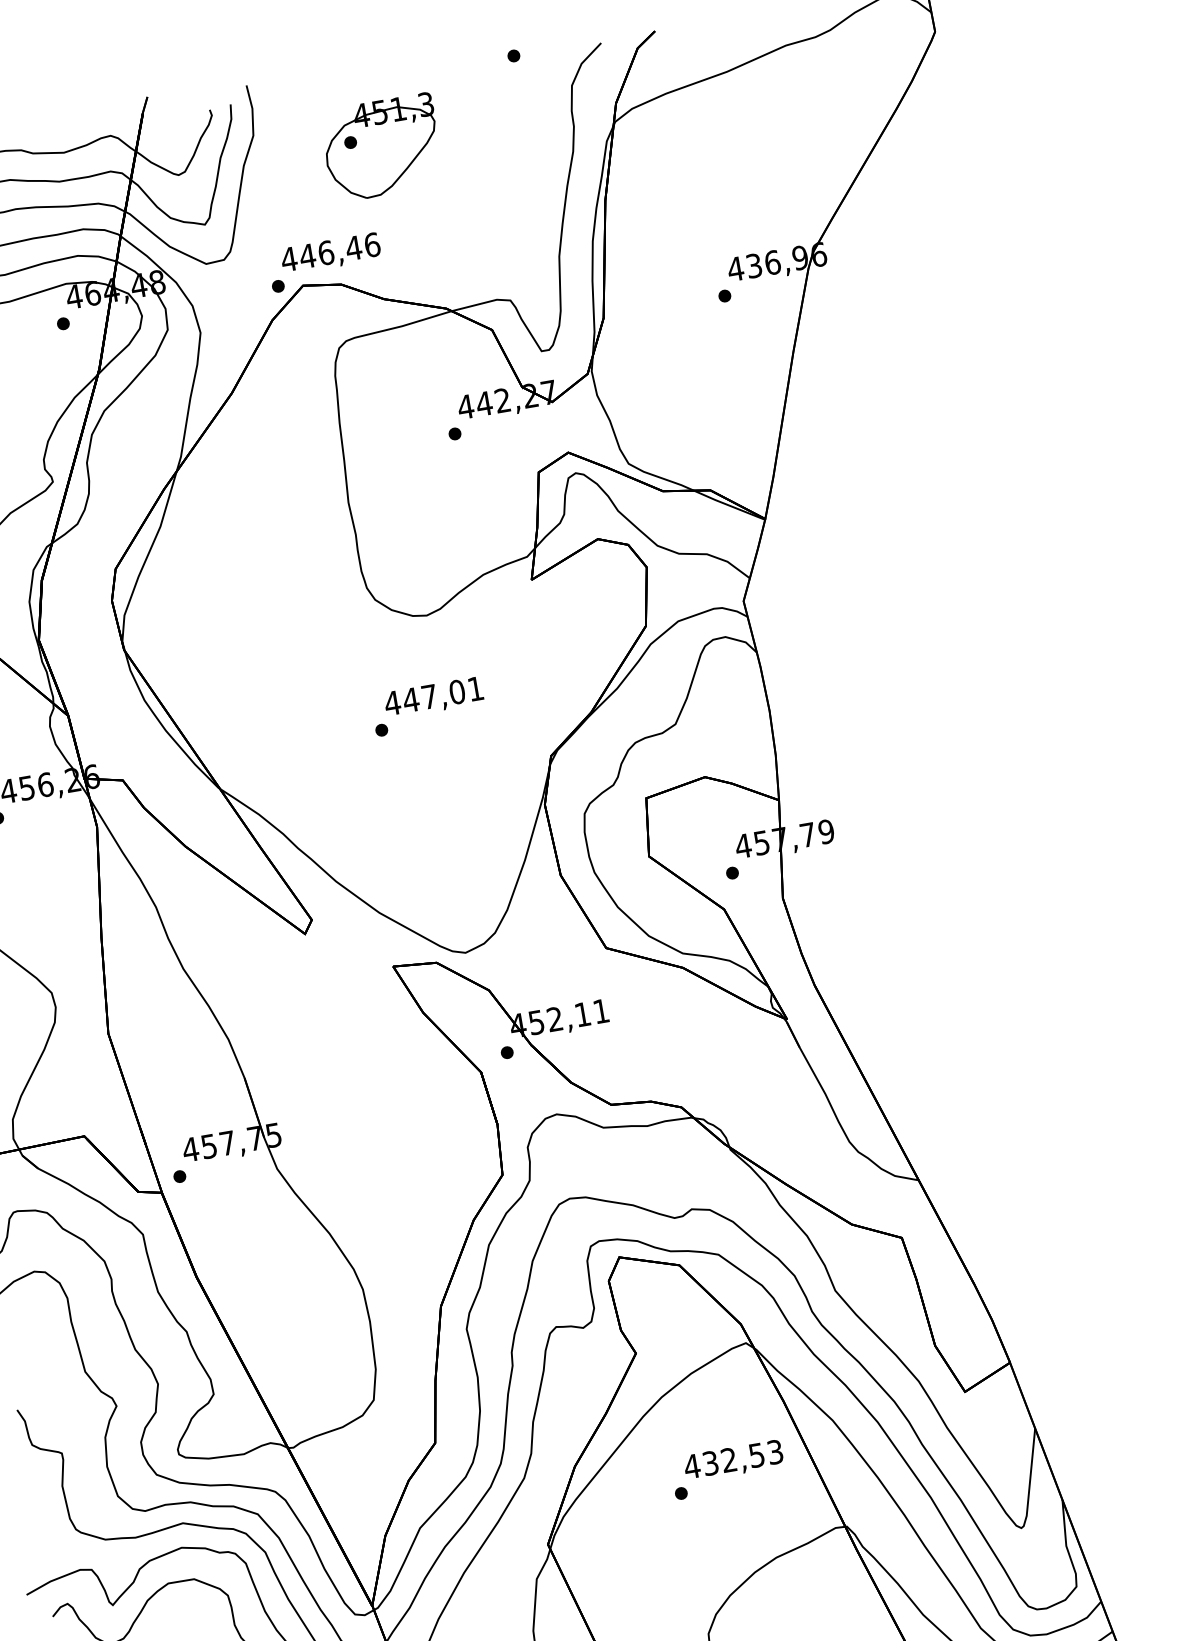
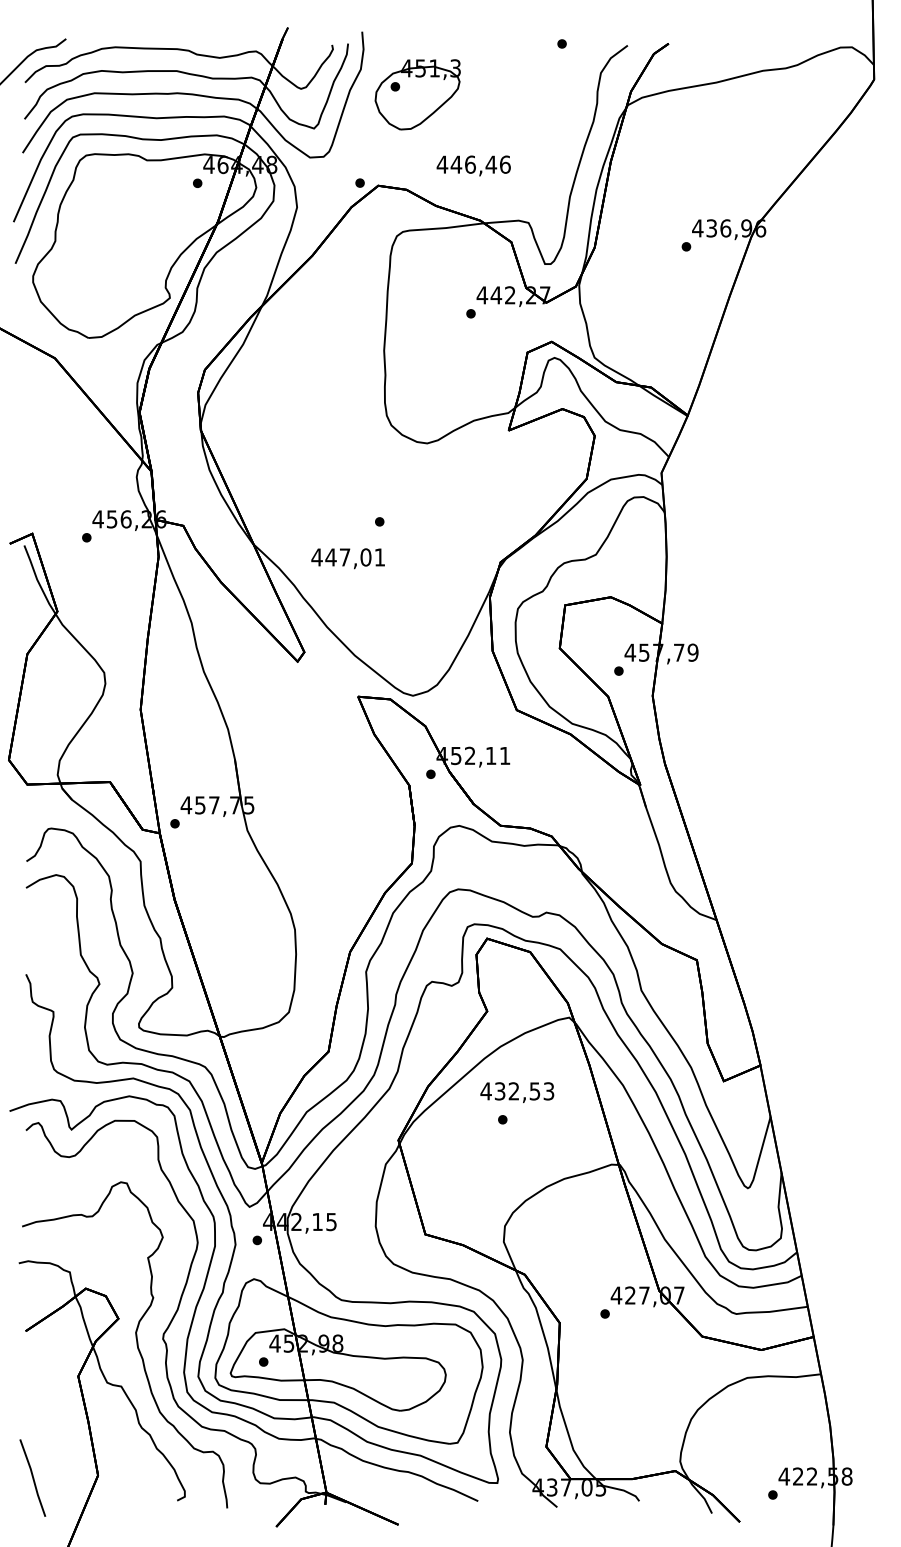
part: (381, 147) -> (417, 94), moved
text: (330, 253) -> (473, 165), moved
text: (433, 697) -> (347, 558), moved
text: (733, 1460) -> (517, 1092), moved

